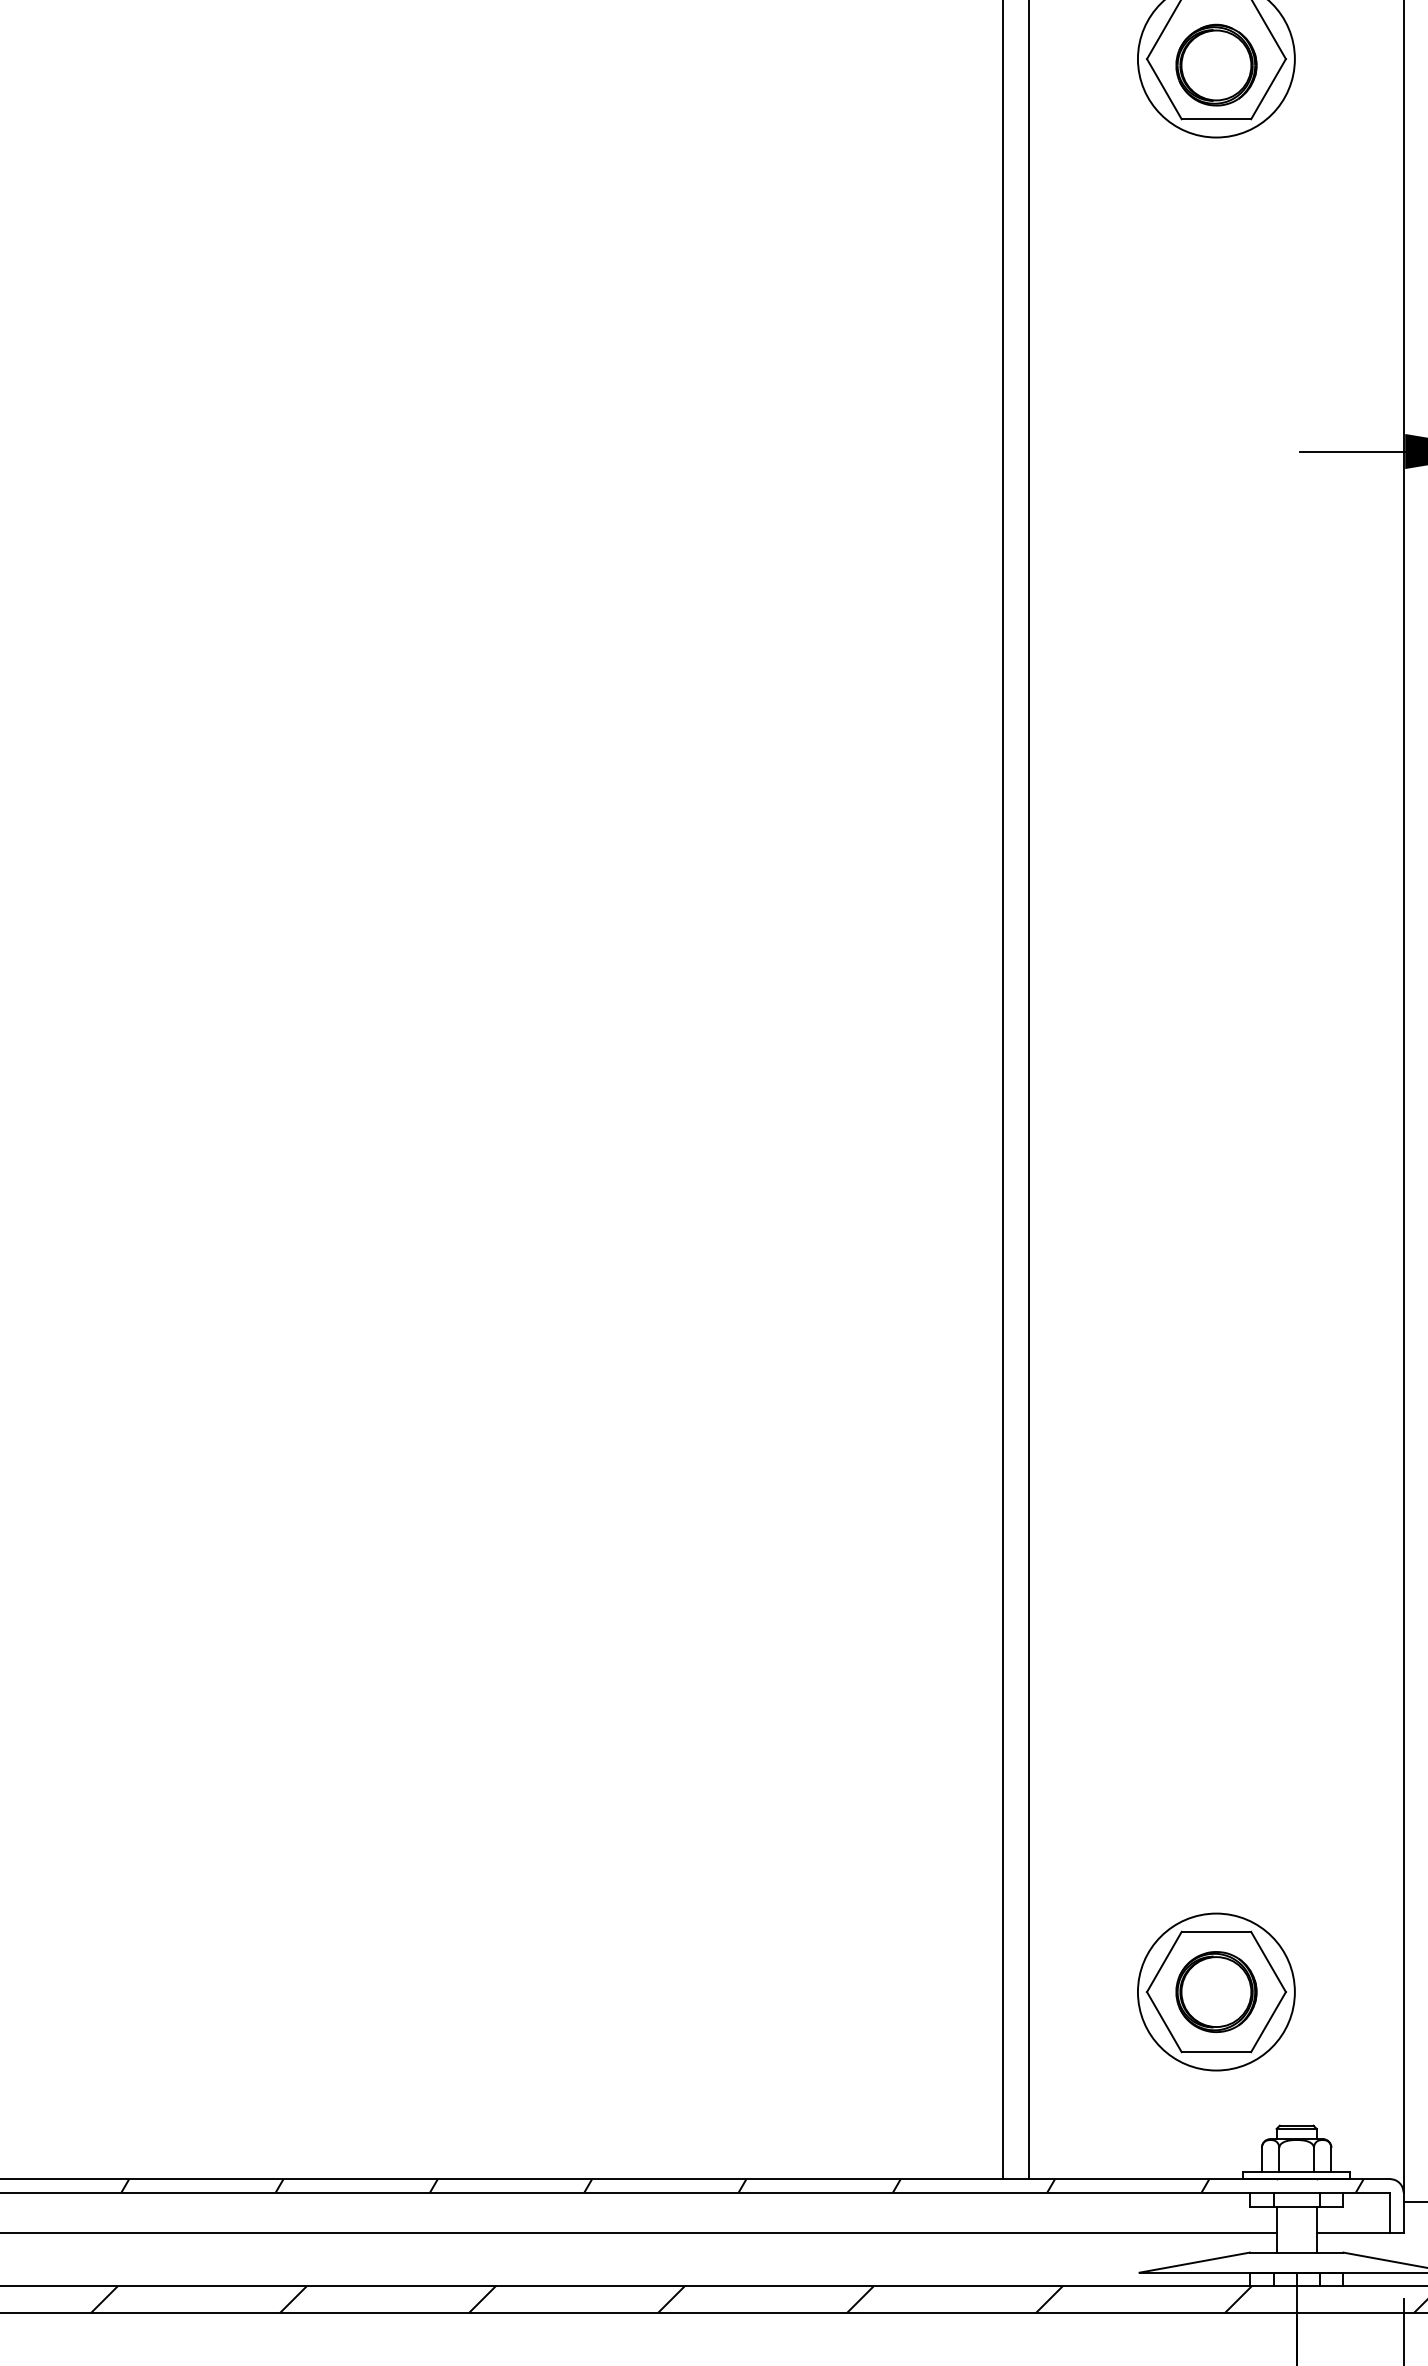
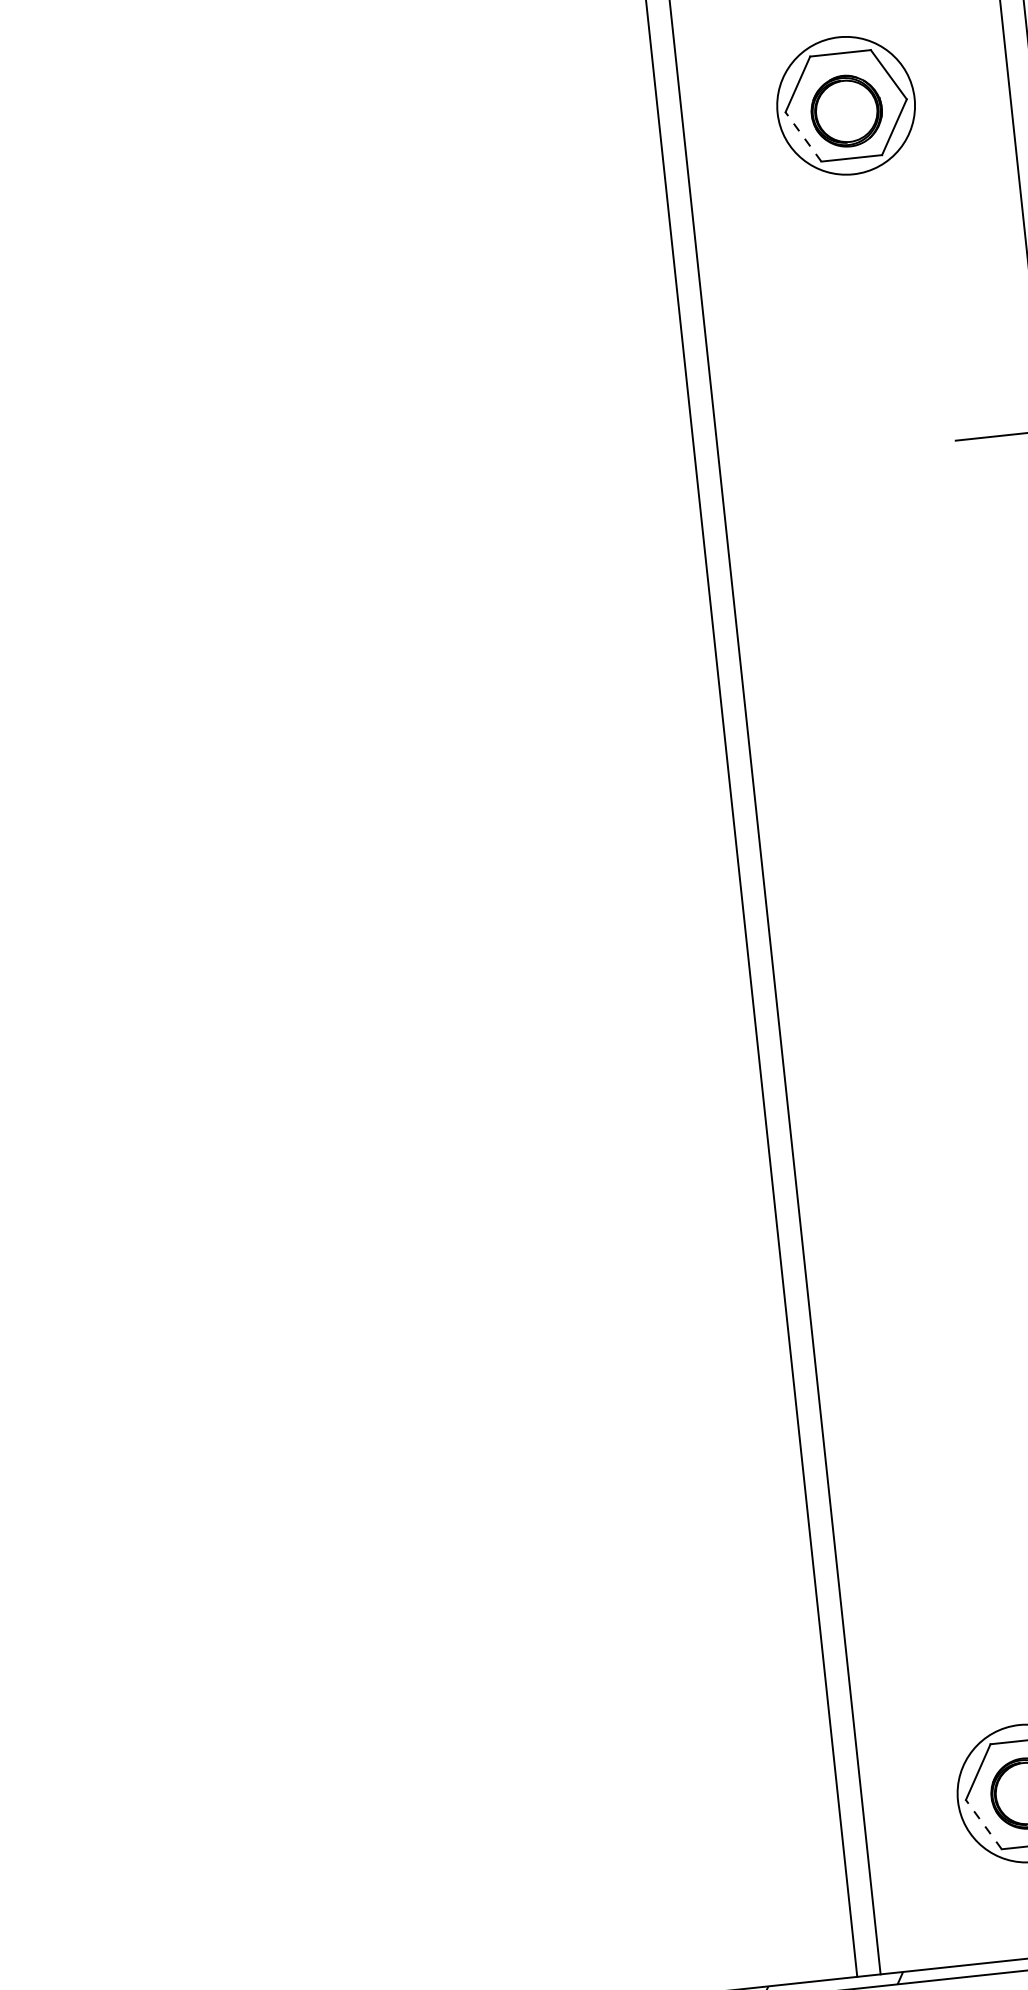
line: (1164, 89) -> (803, 137), solid -> dashed
line: (1164, 2022) -> (984, 1824), solid -> dashed

